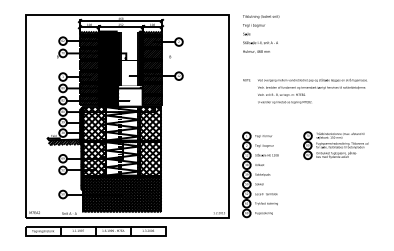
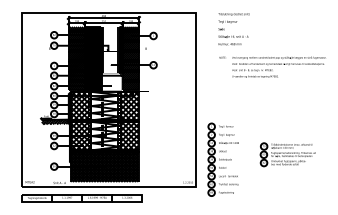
text: (260, 34) -> (233, 29), moved
text: (304, 90) -> (272, 66), moved
part: (335, 145) -> (287, 154), moved
part: (259, 174) -> (222, 159), moved

